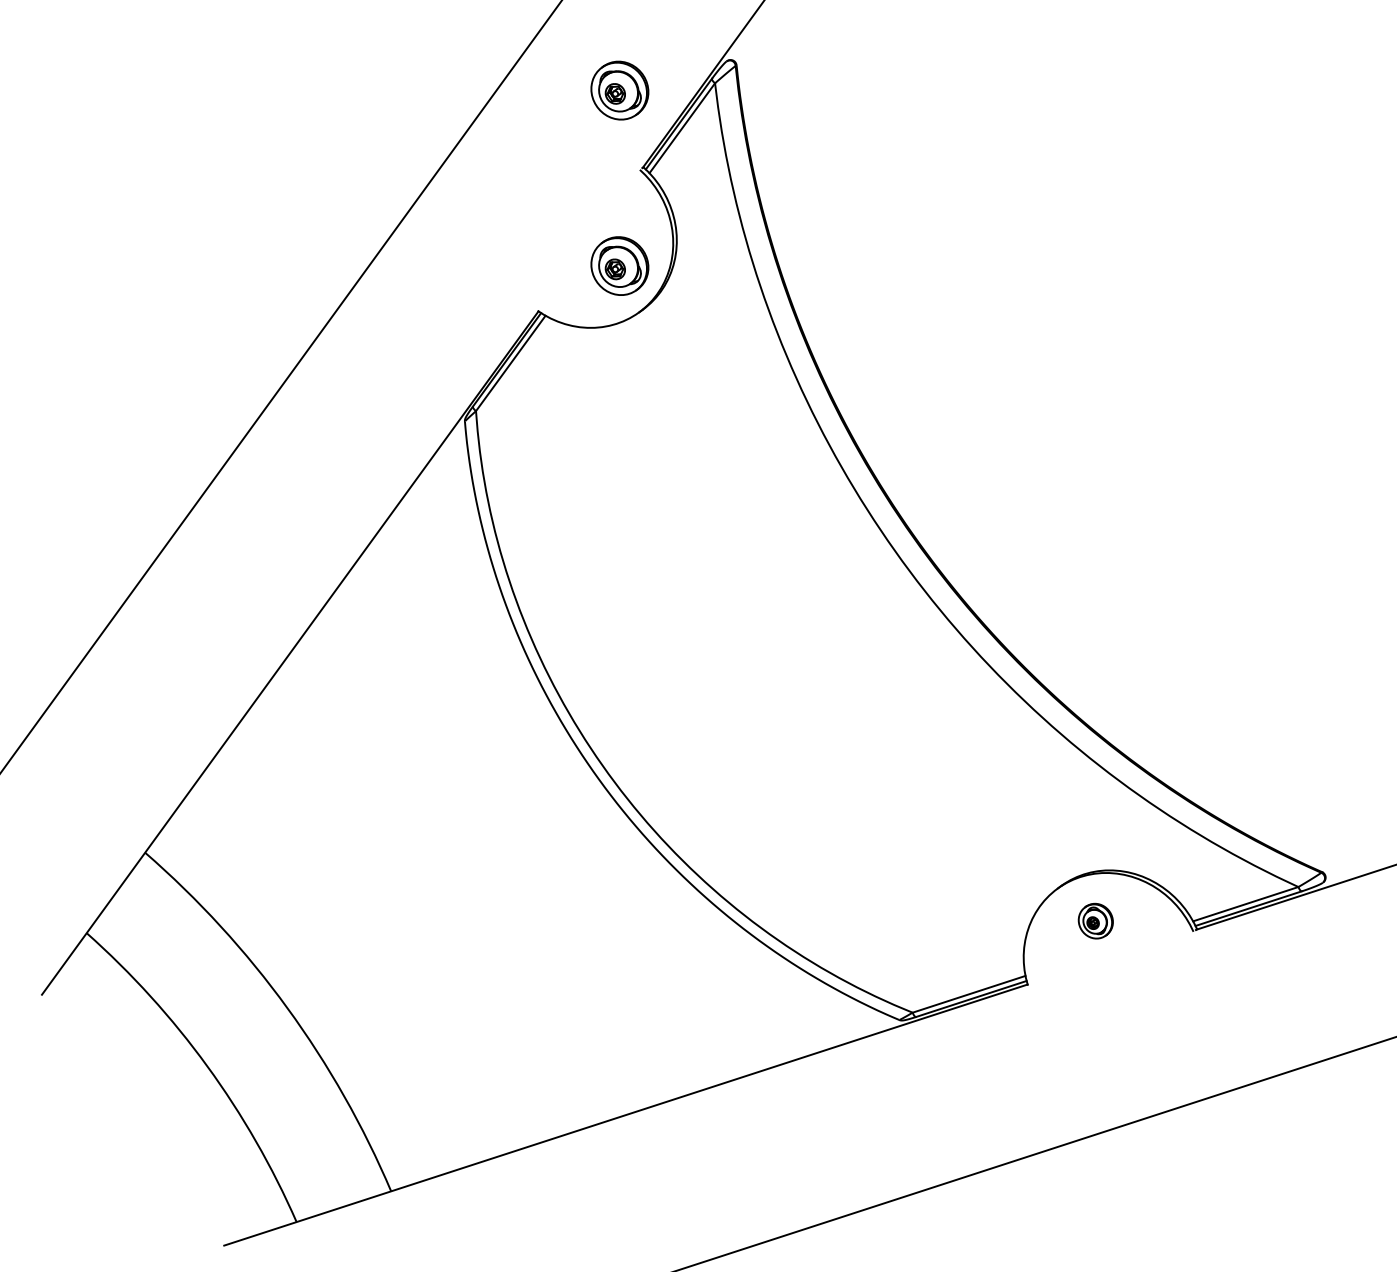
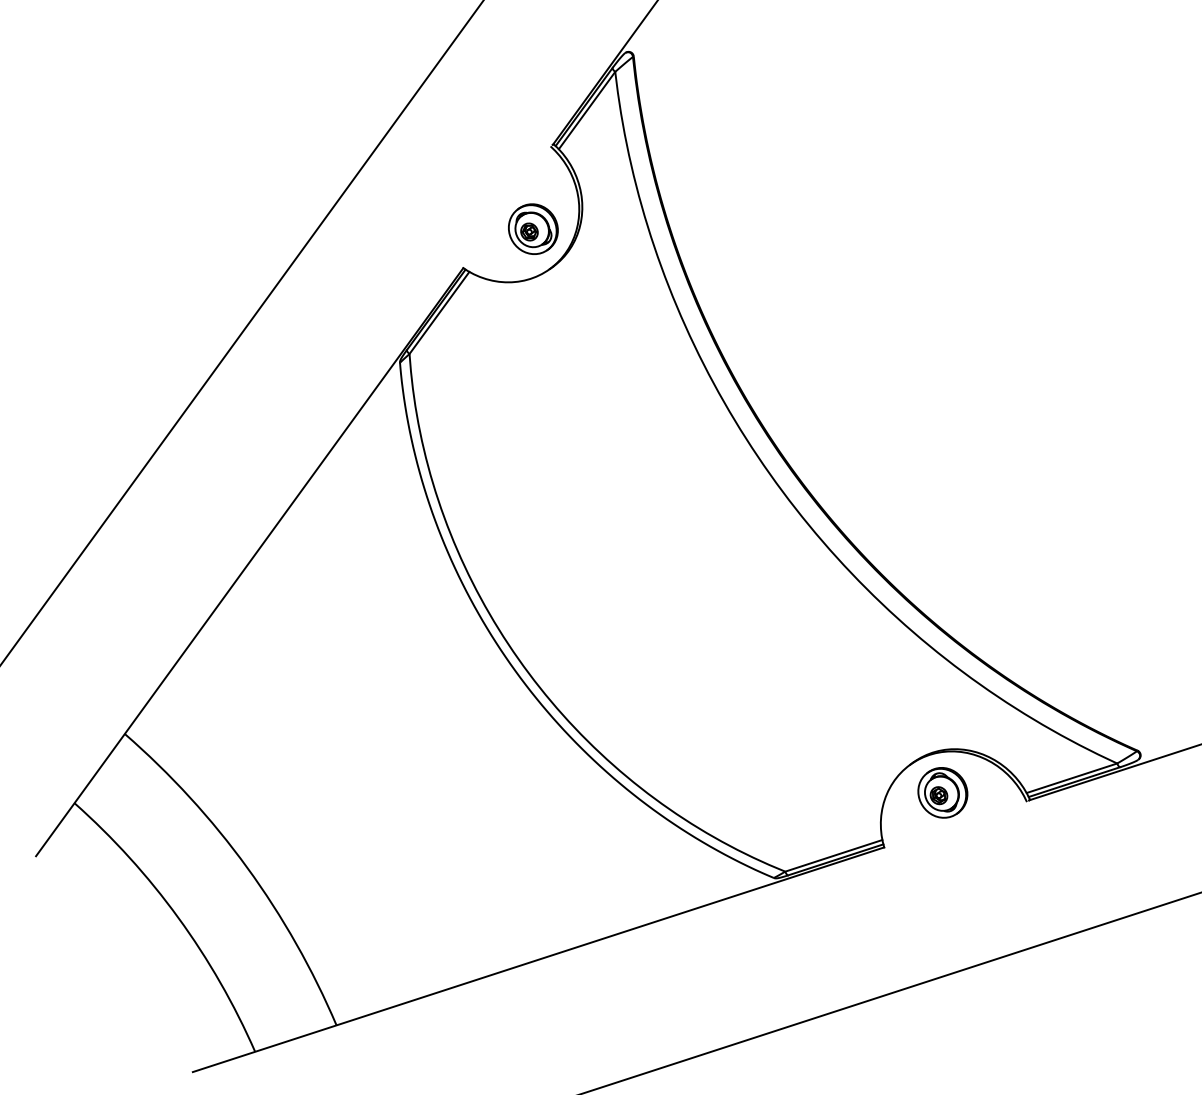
part: (620, 89) -> (533, 77), removed
part: (1095, 920) -> (942, 792), size x1.67

